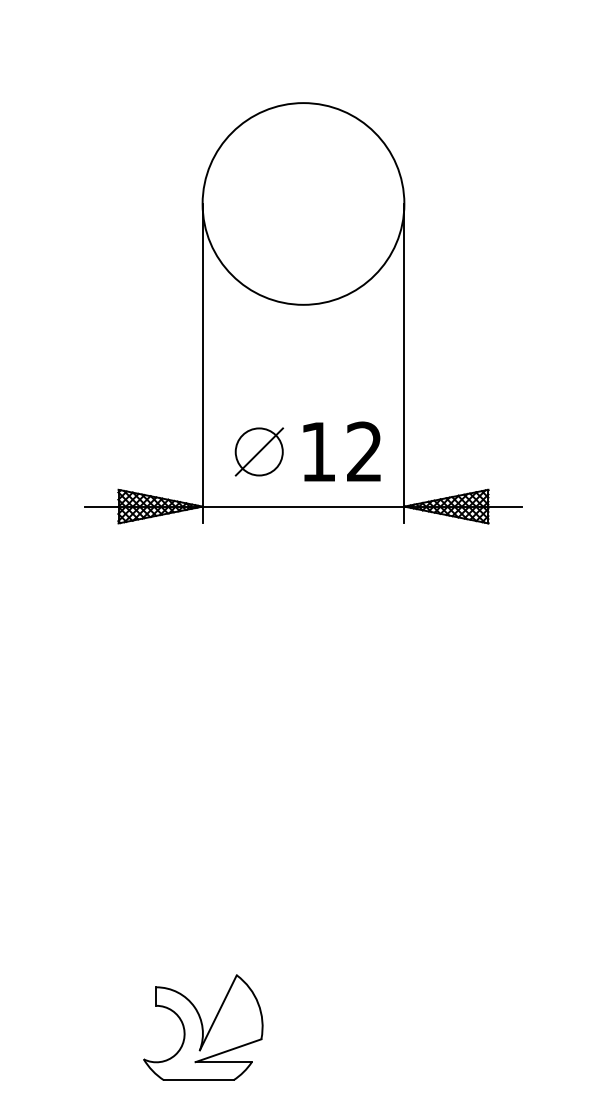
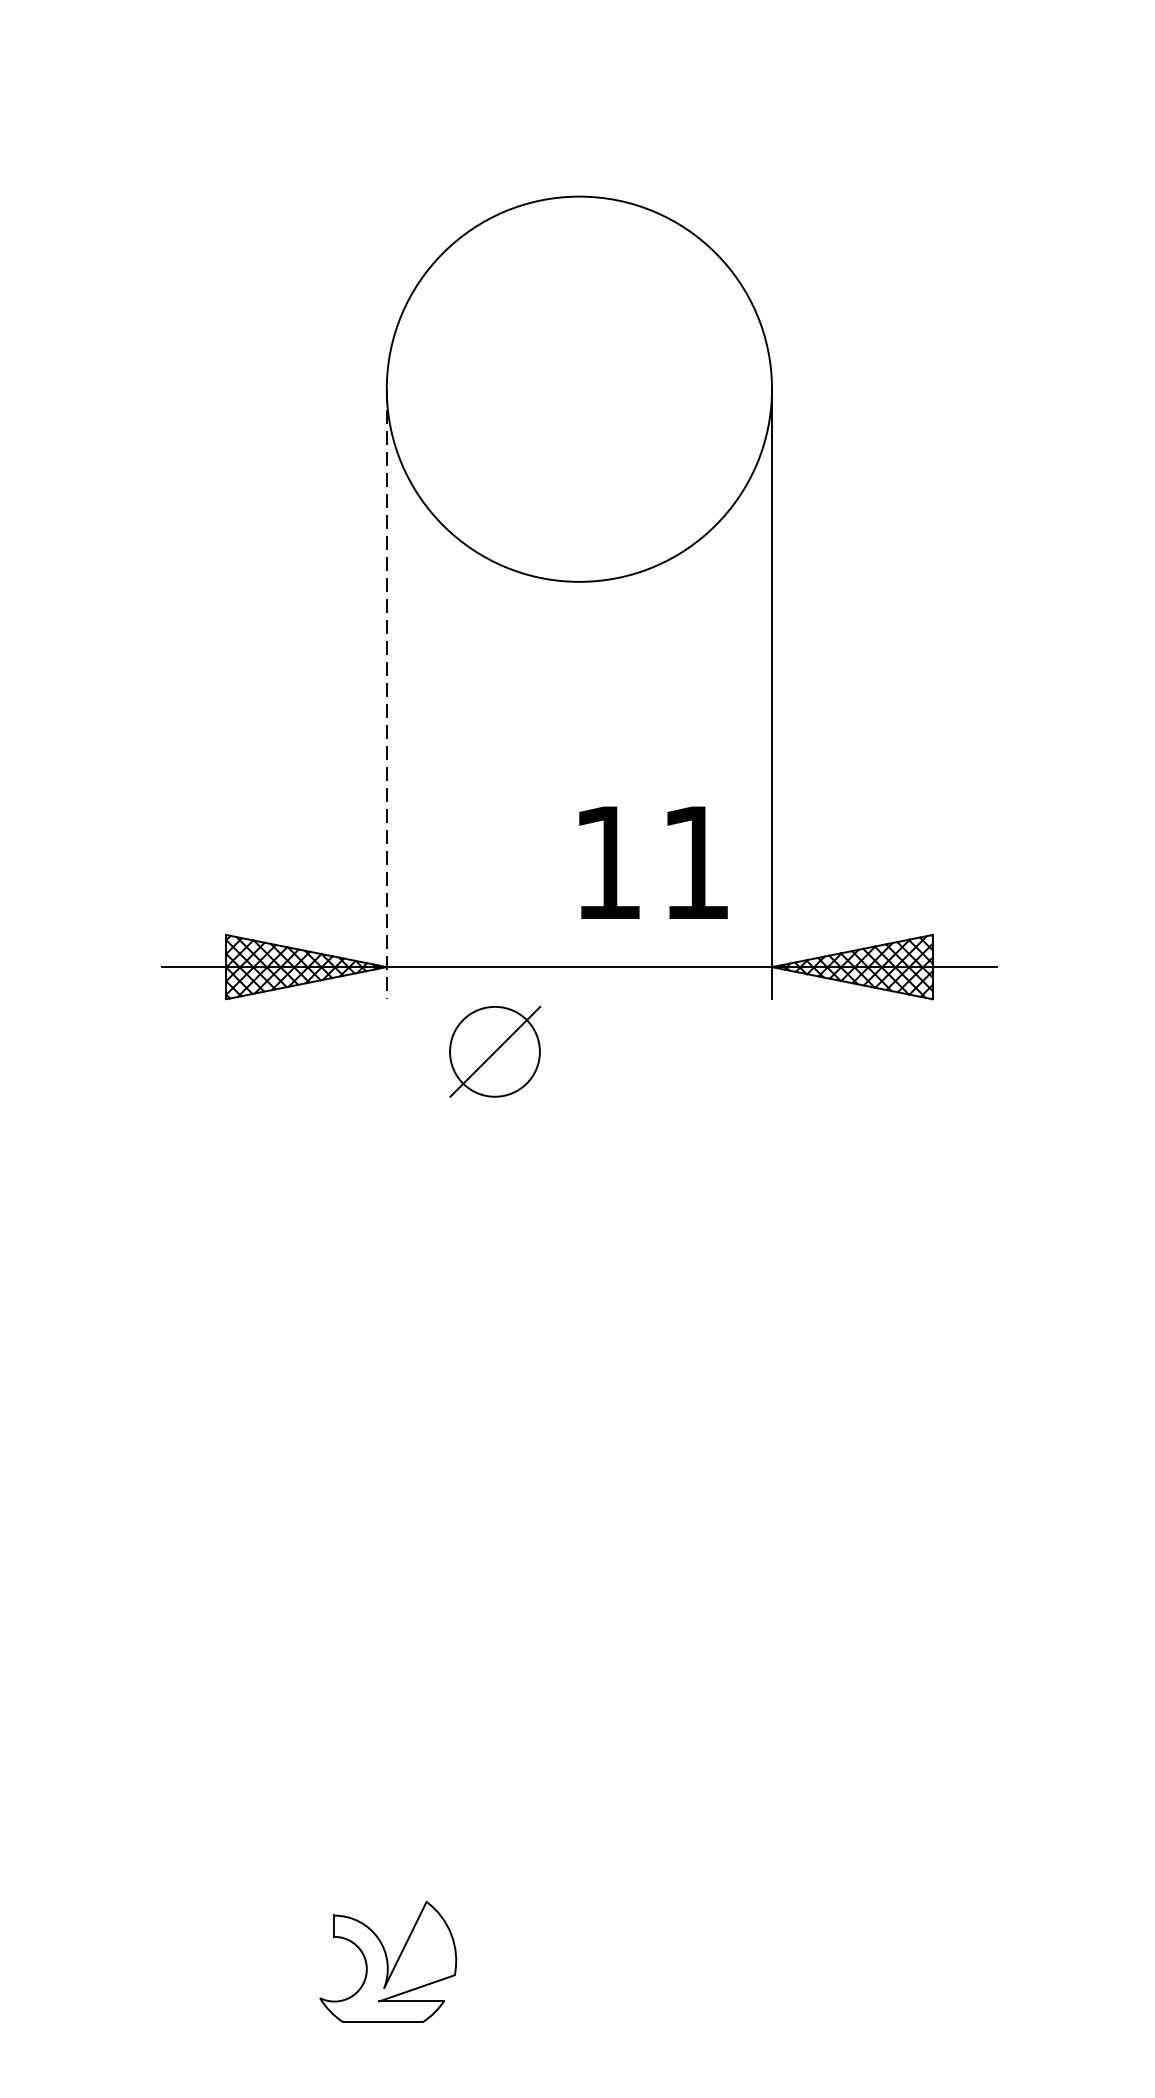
line: (202, 363) -> (386, 693), solid -> dashed
part: (259, 451) -> (495, 1050), moved
text: (364, 451) -> (695, 861), 12 -> 11
part: (203, 1027) -> (388, 1961), size x0.6

